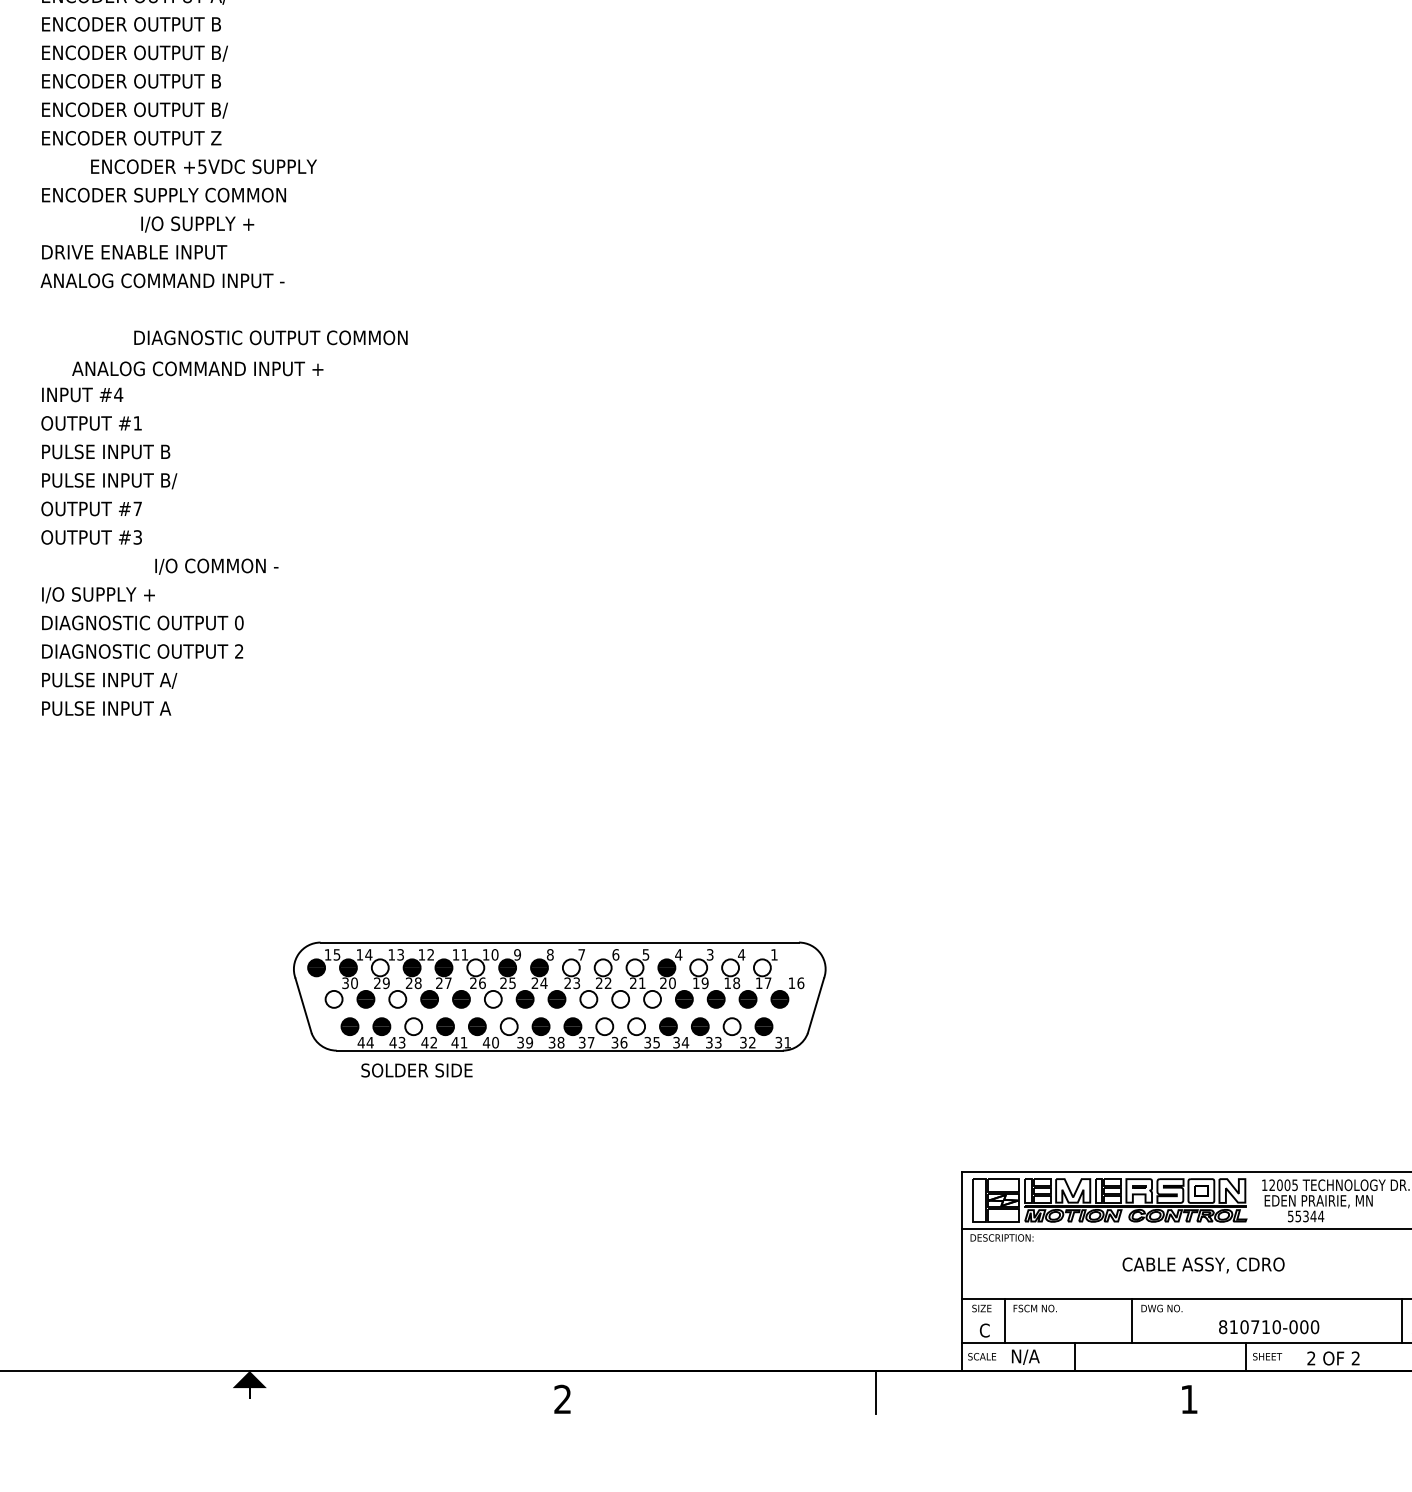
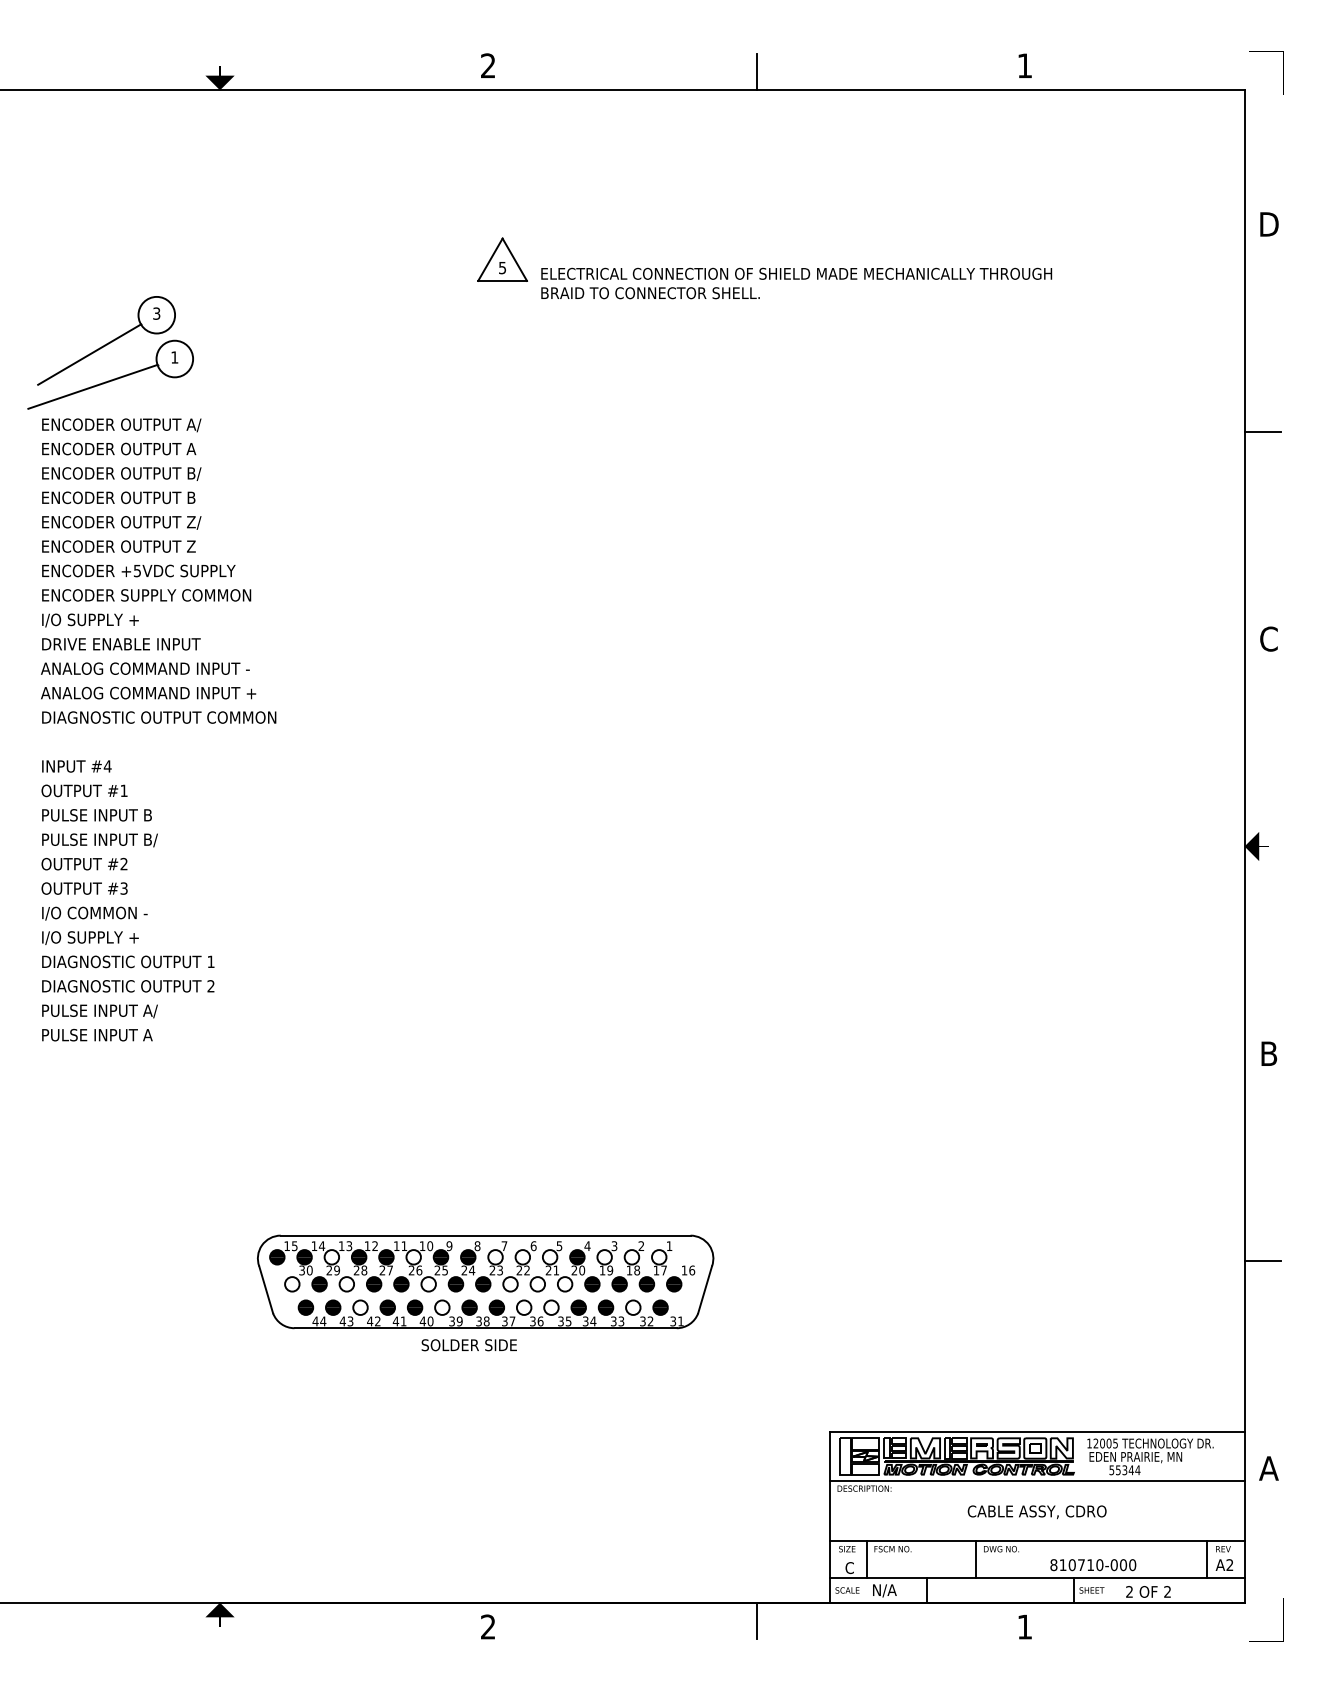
text: (216, 24) -> (191, 449), ENCODER OUTPUT B -> ENCODER OUTPUT A
text: (216, 110) -> (191, 522), ENCODER OUTPUT B/ -> ENCODER OUTPUT Z/
text: (203, 166) -> (138, 570), moved
text: (197, 224) -> (90, 620), moved
text: (271, 337) -> (159, 717), moved
text: (197, 368) -> (148, 692), moved
text: (137, 508) -> (123, 863), #7 -> #2
text: (216, 566) -> (94, 913), moved
text: (238, 622) -> (210, 961), 0 -> 1
text: (741, 954) -> (641, 1245), 4 -> 2
text: (416, 1070) -> (468, 1345), moved

